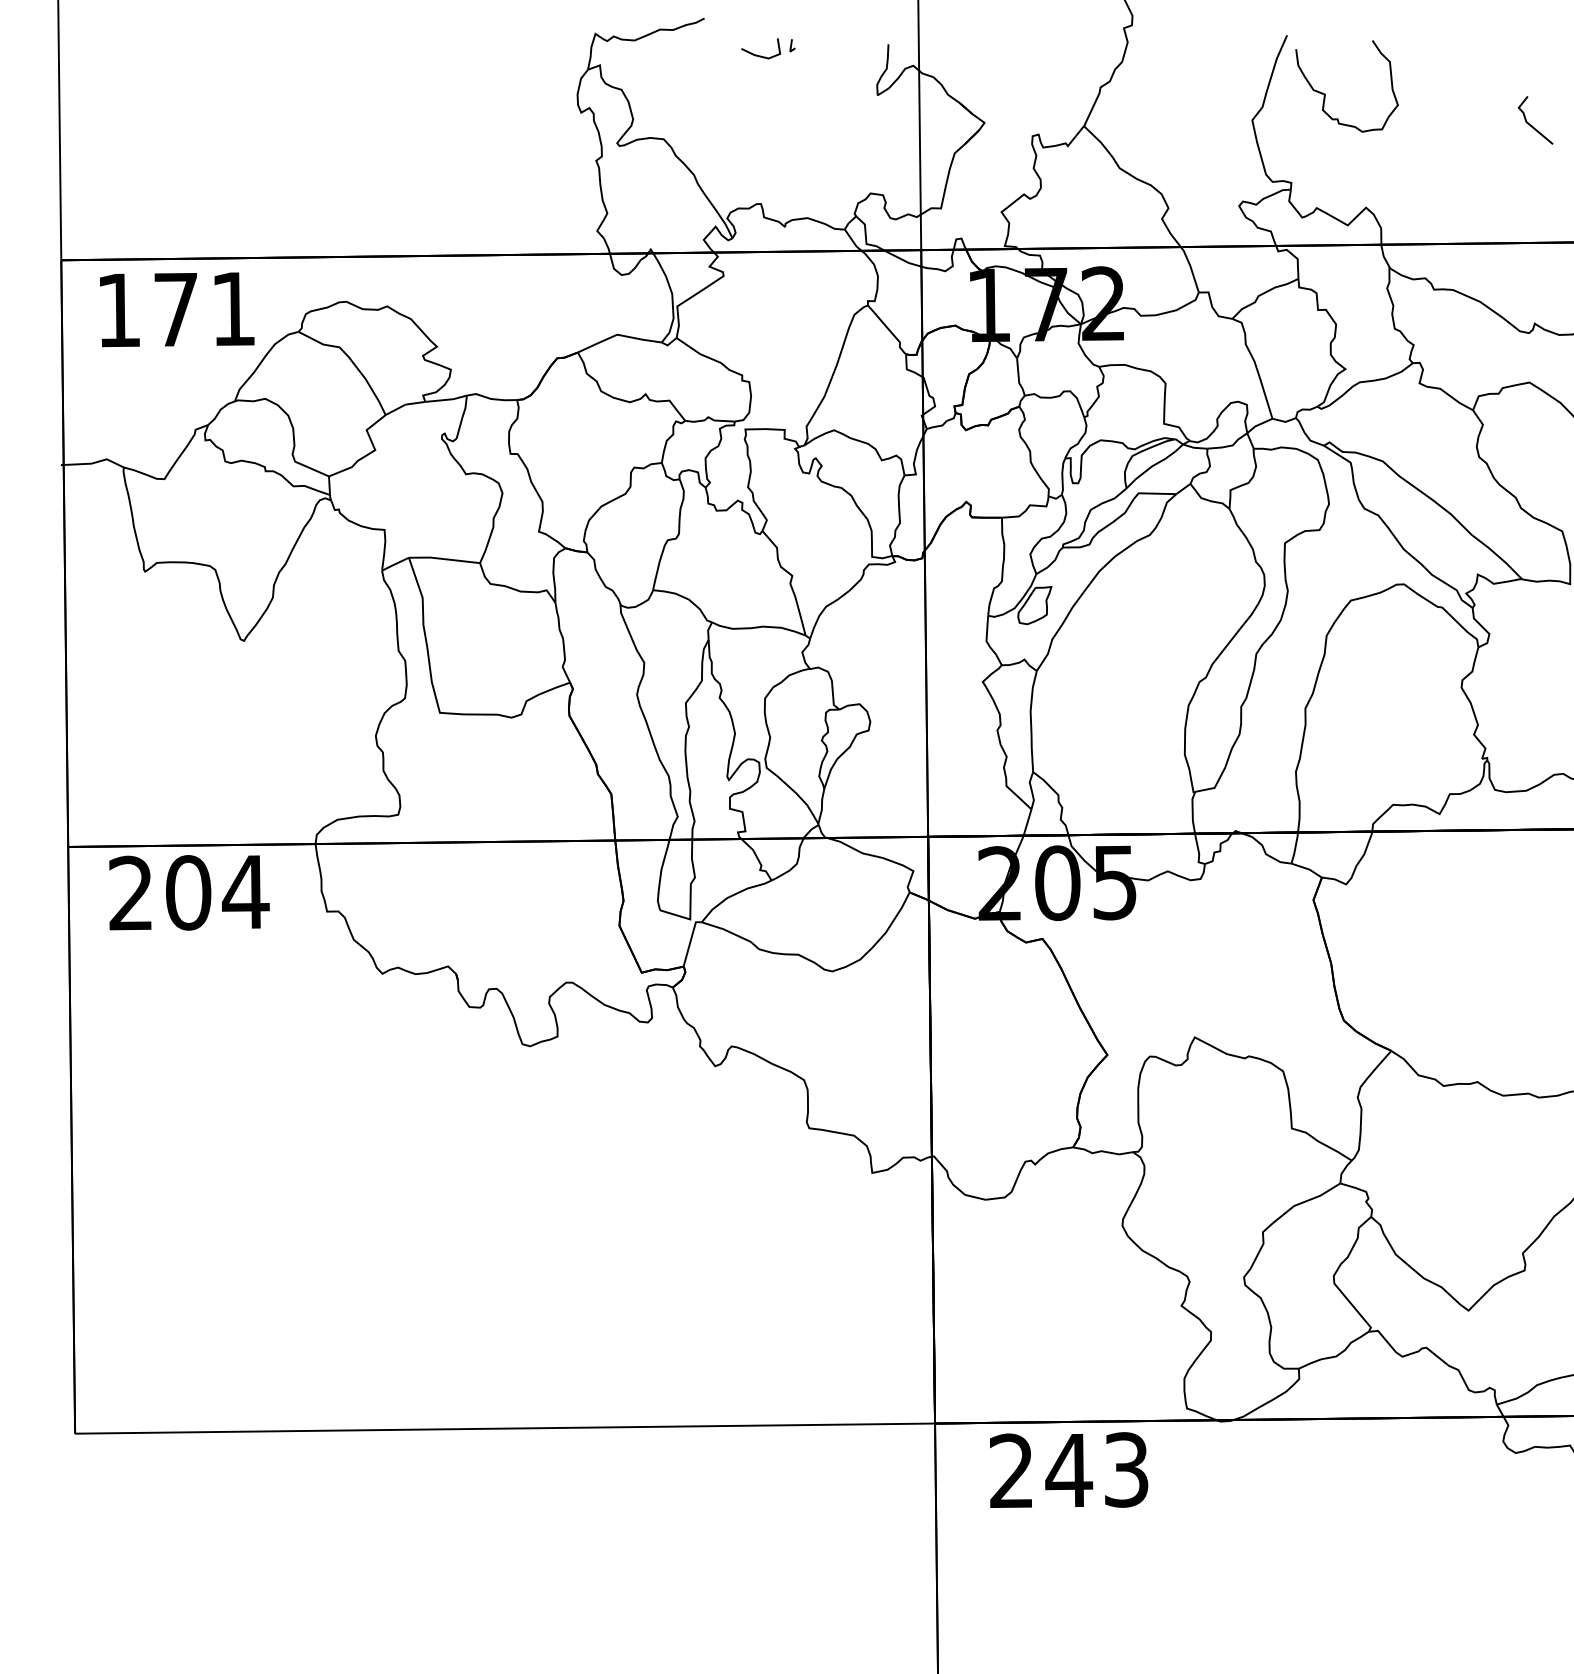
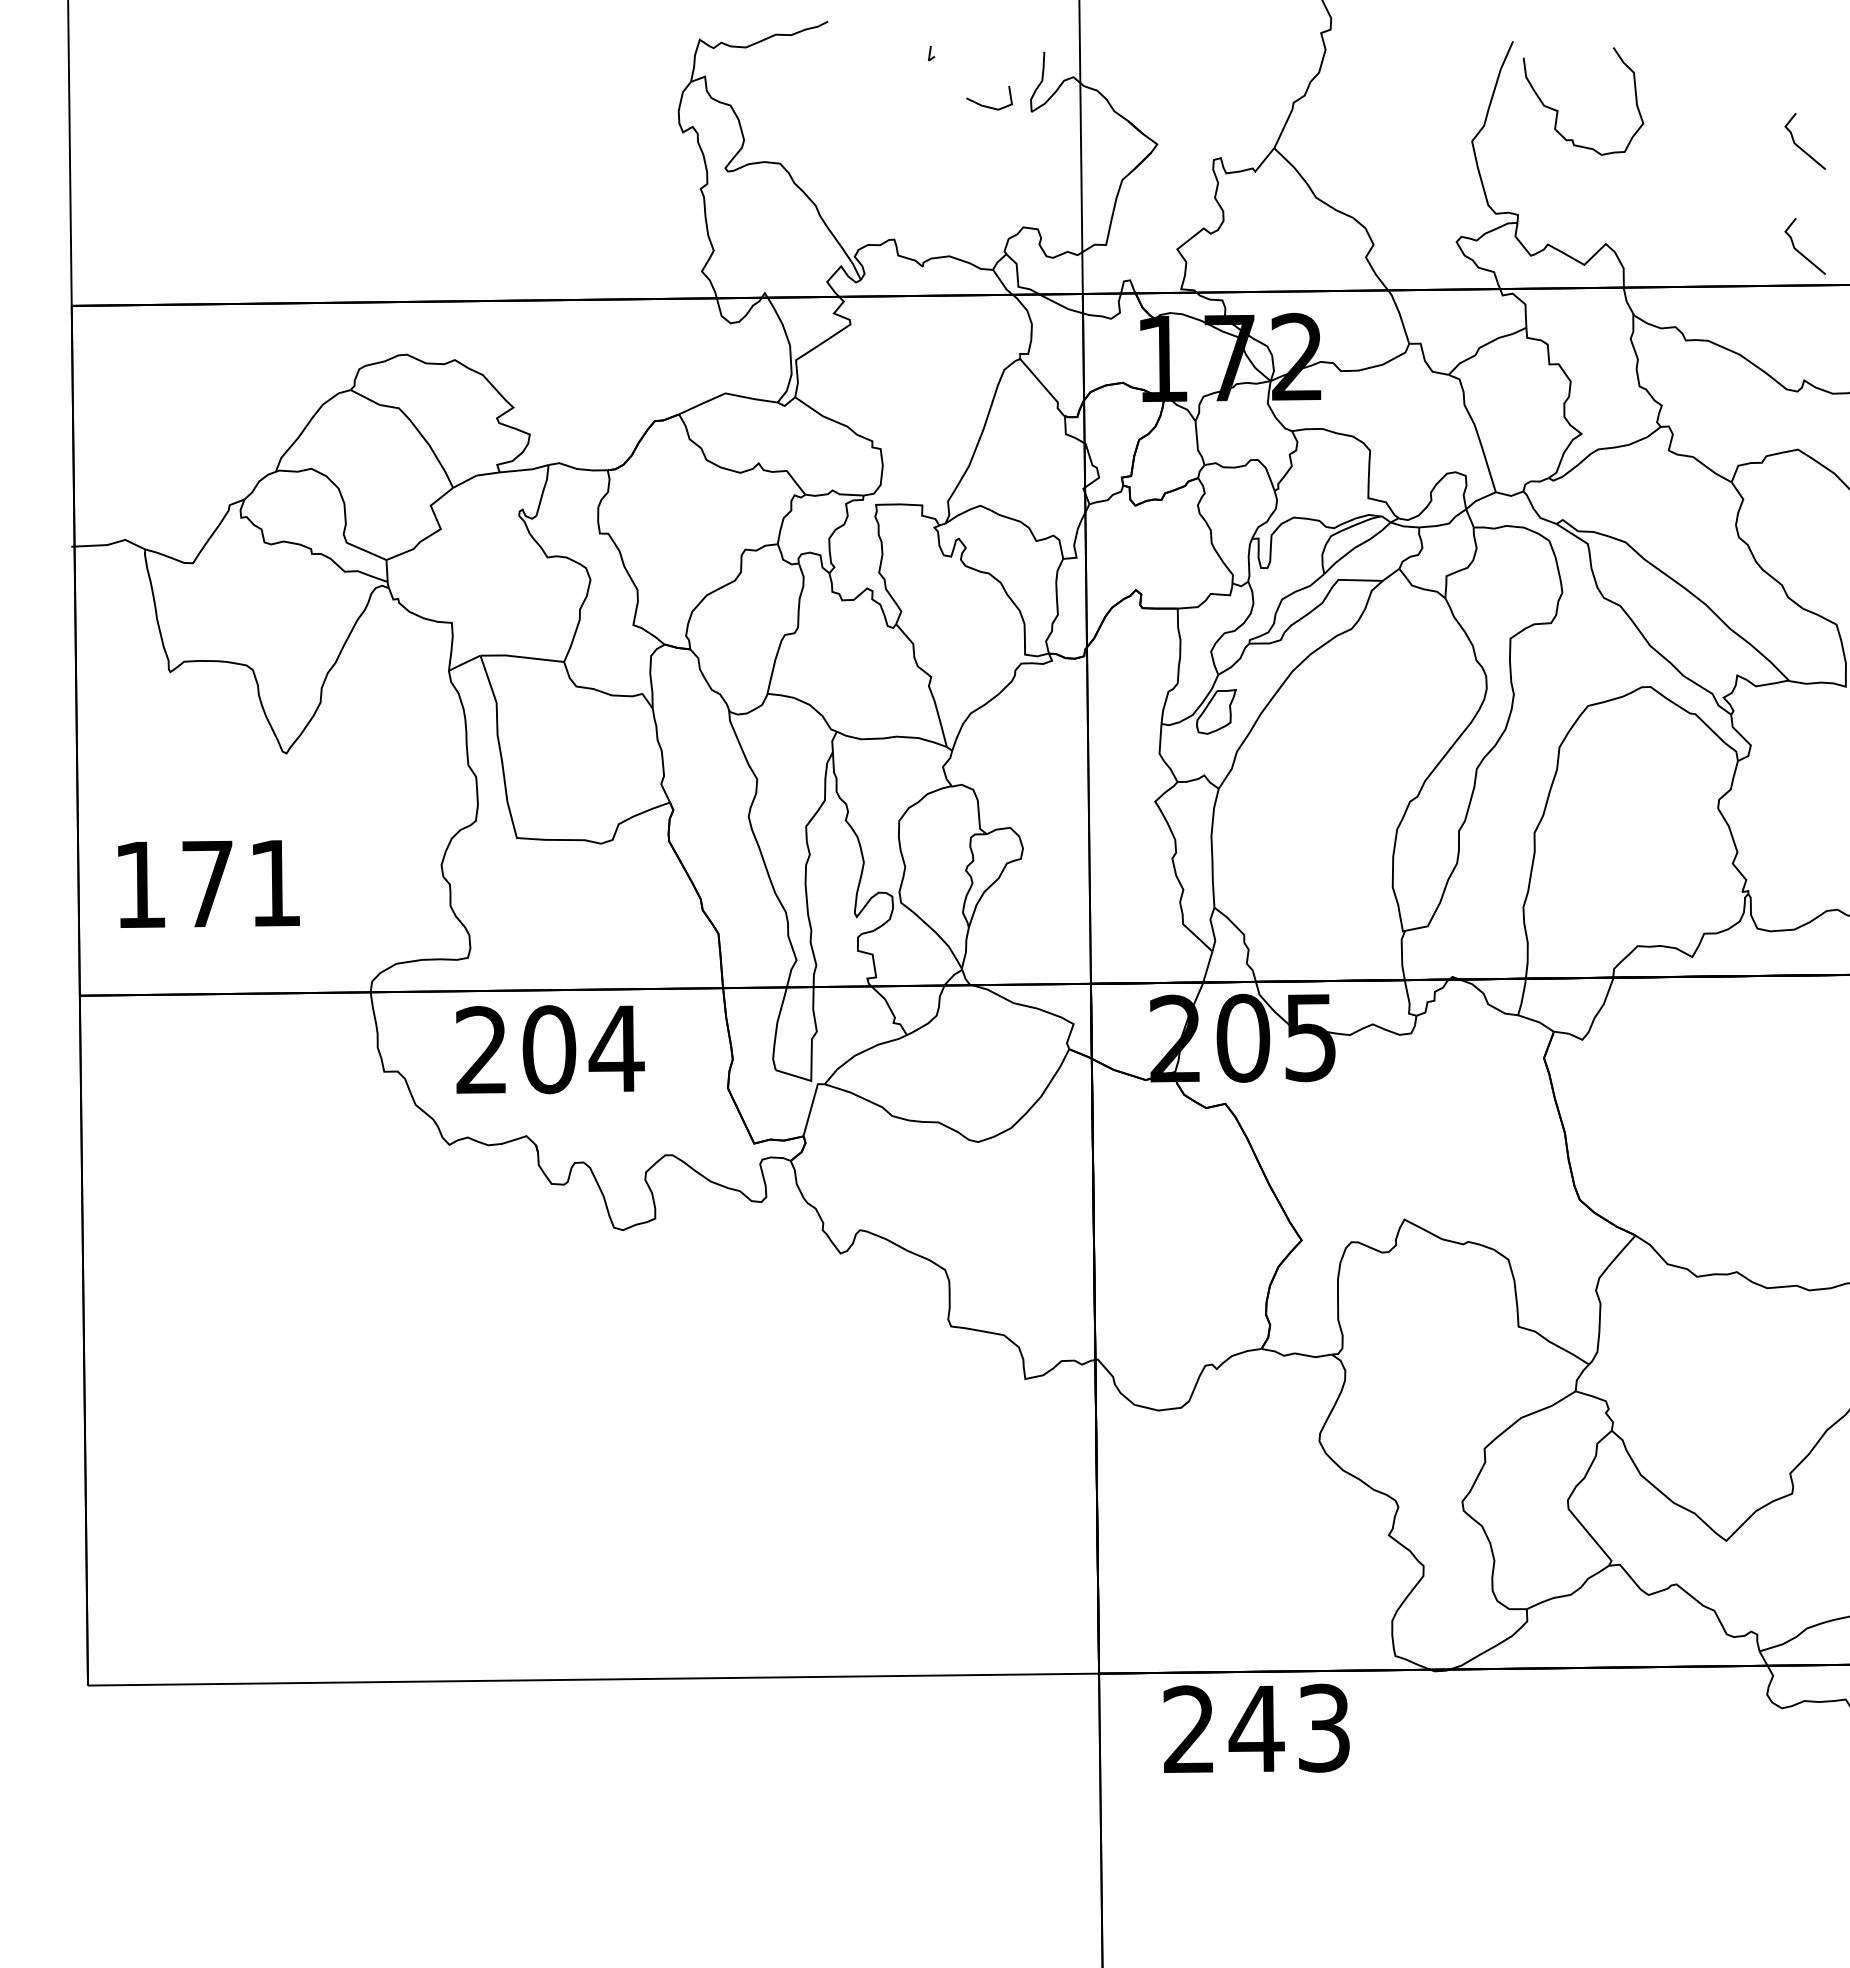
line: (758, 54) -> (986, 105), moved
line: (1532, 214) -> (1801, 252), added
text: (176, 309) -> (208, 883), moved
text: (189, 892) -> (550, 1049), moved

